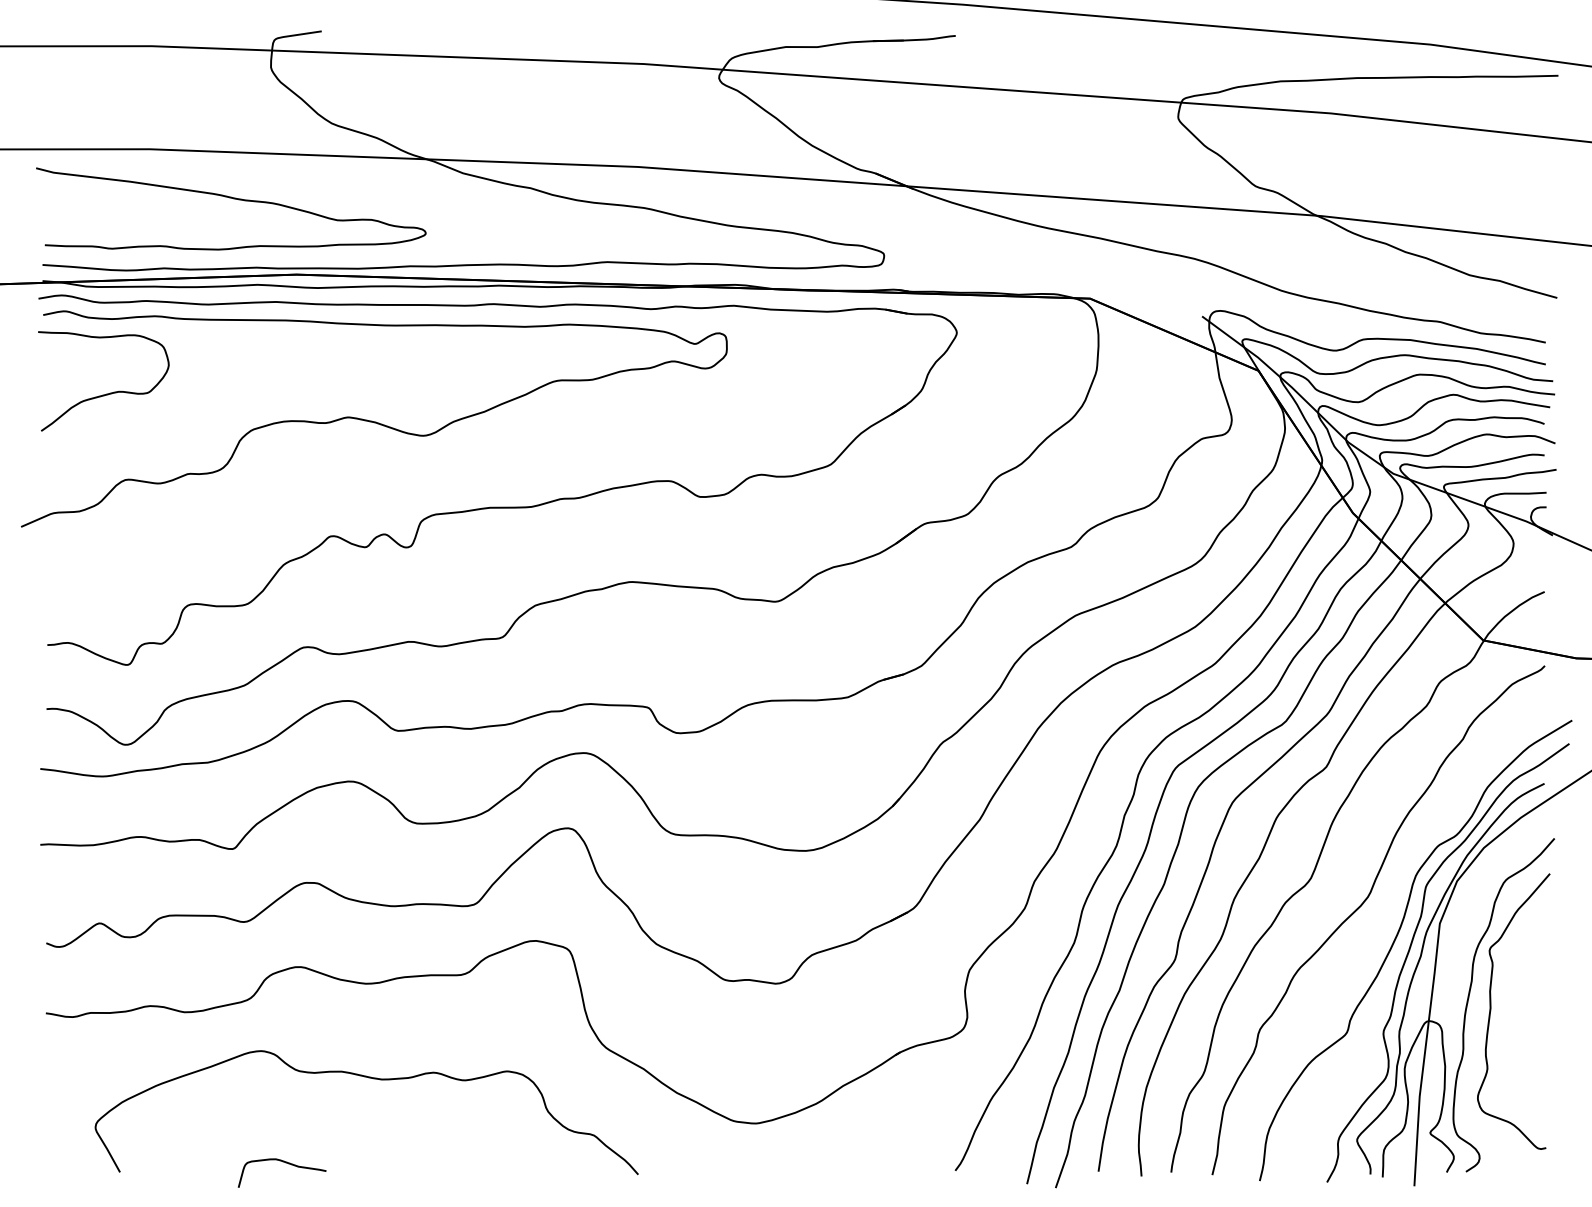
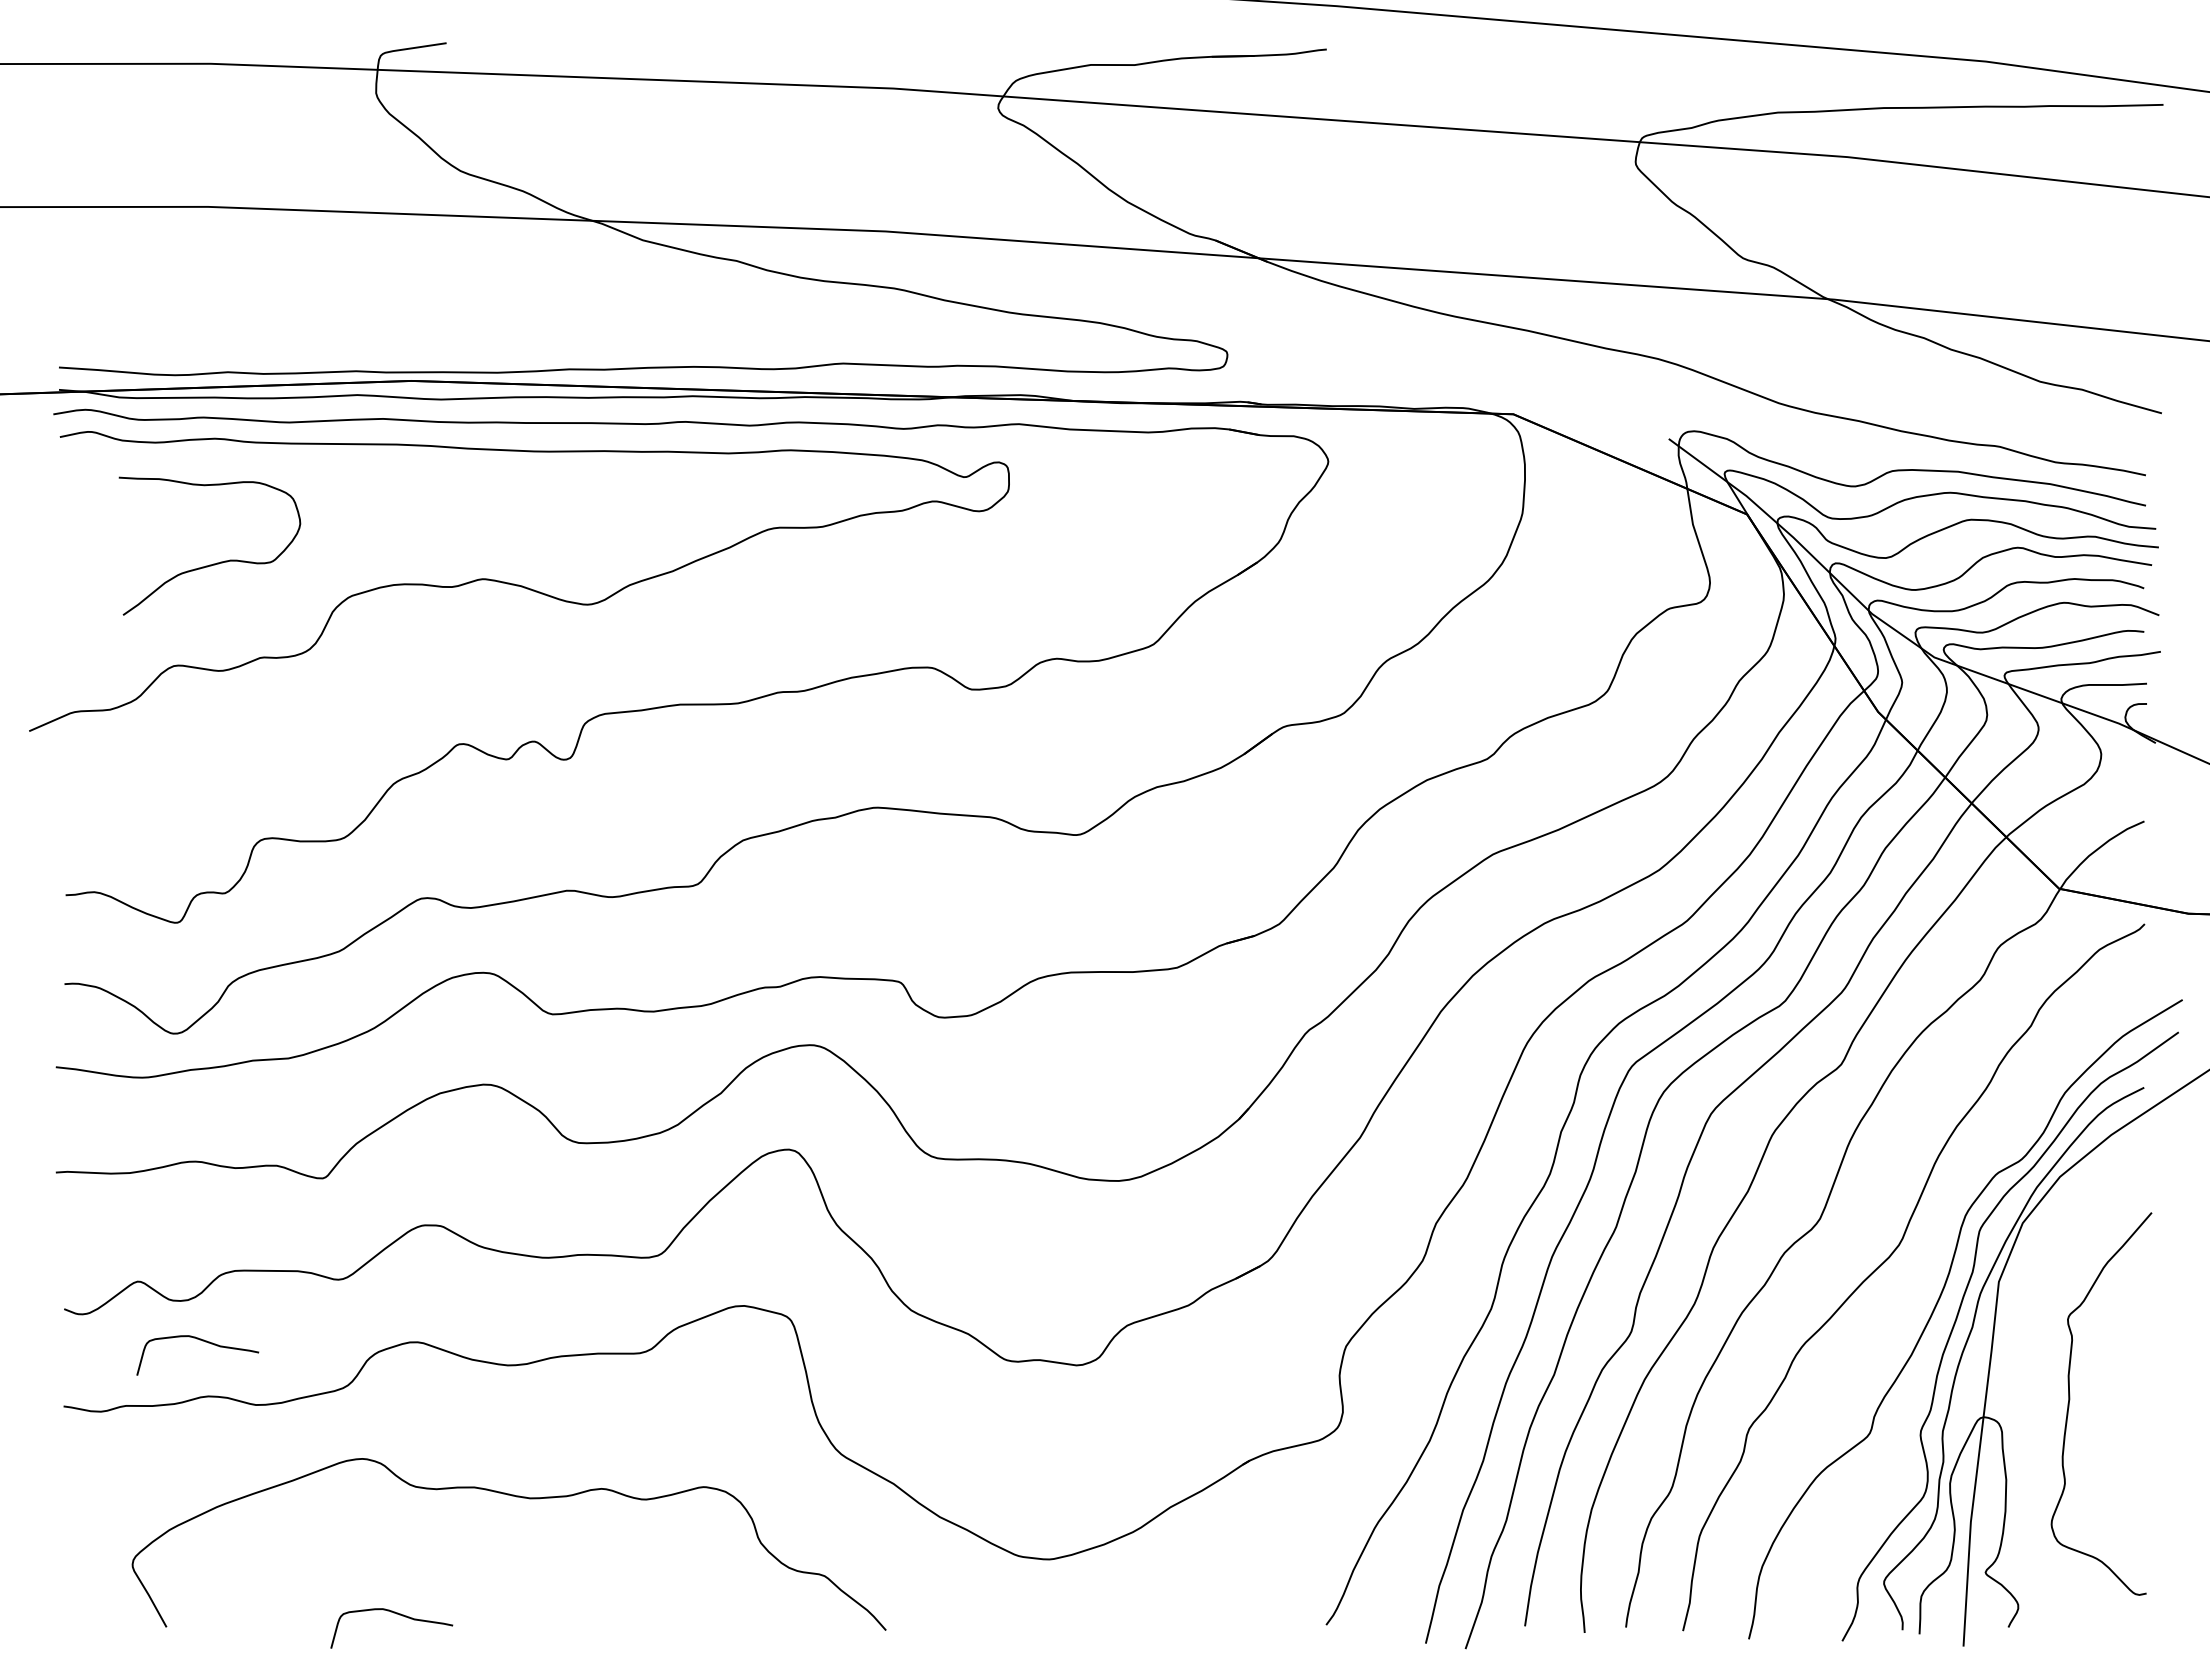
curve: (234, 199) -> (325, 276), removed
curve: (106, 393) -> (213, 563), moved
curve: (145, 966) -> (202, 1341), added
curve: (1469, 998) -> (2039, 1385), removed

